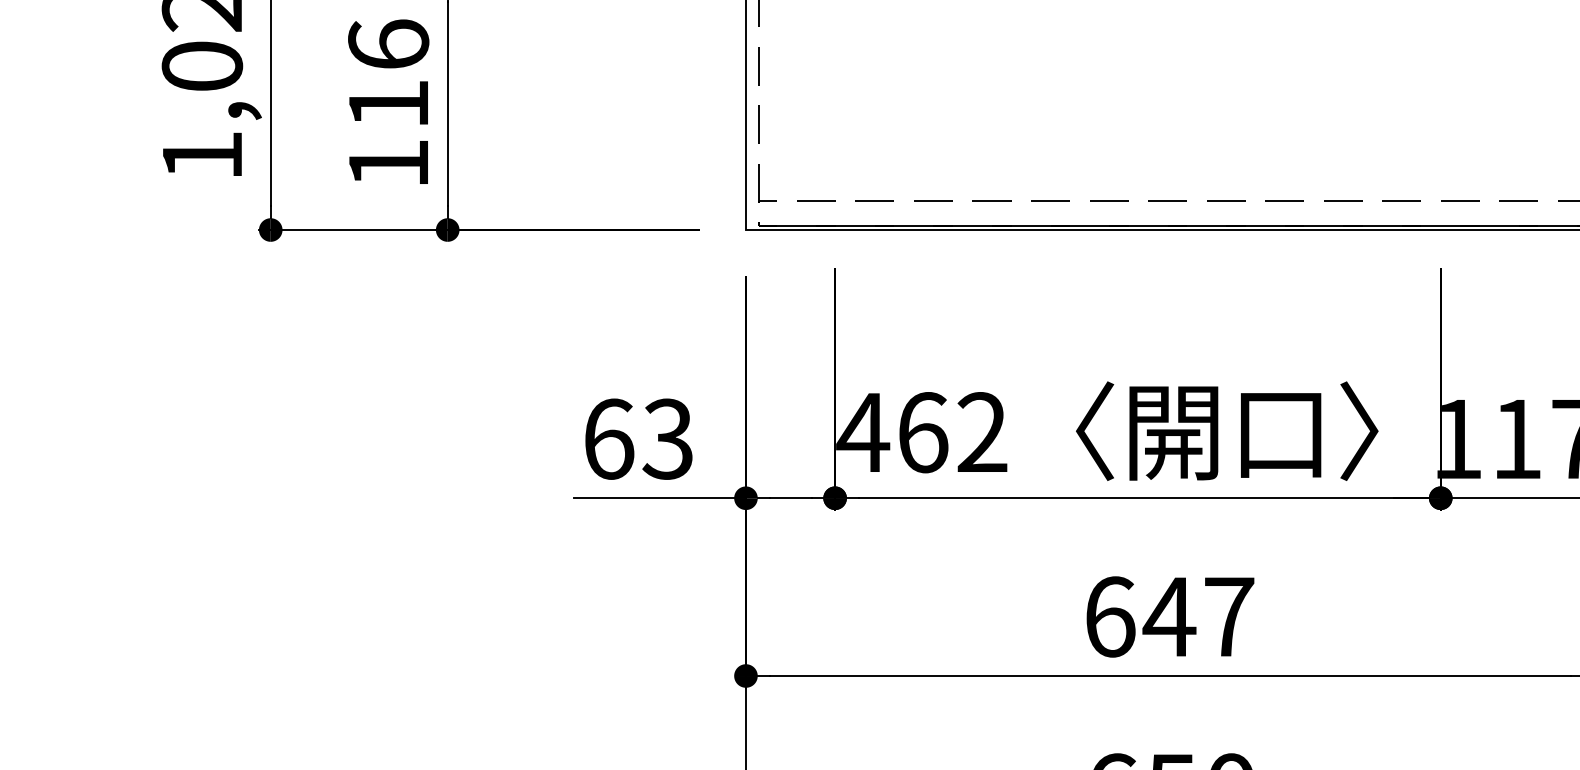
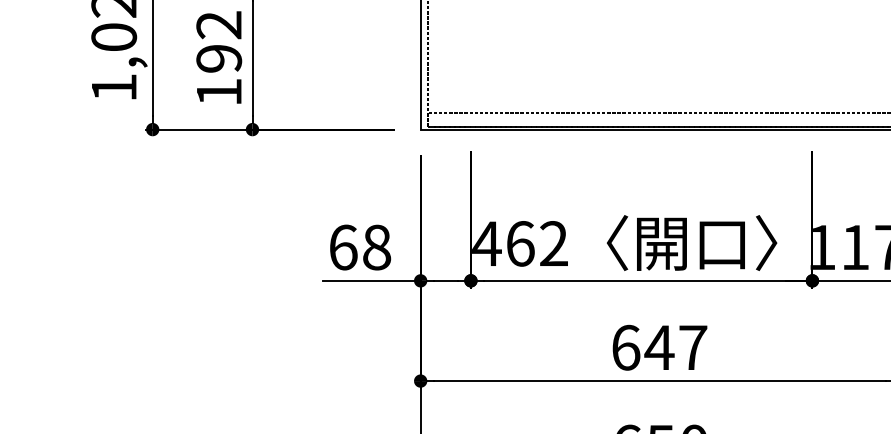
text: (389, 73) -> (219, 41), 116 -> 192
text: (667, 439) -> (376, 247), 63 -> 68

